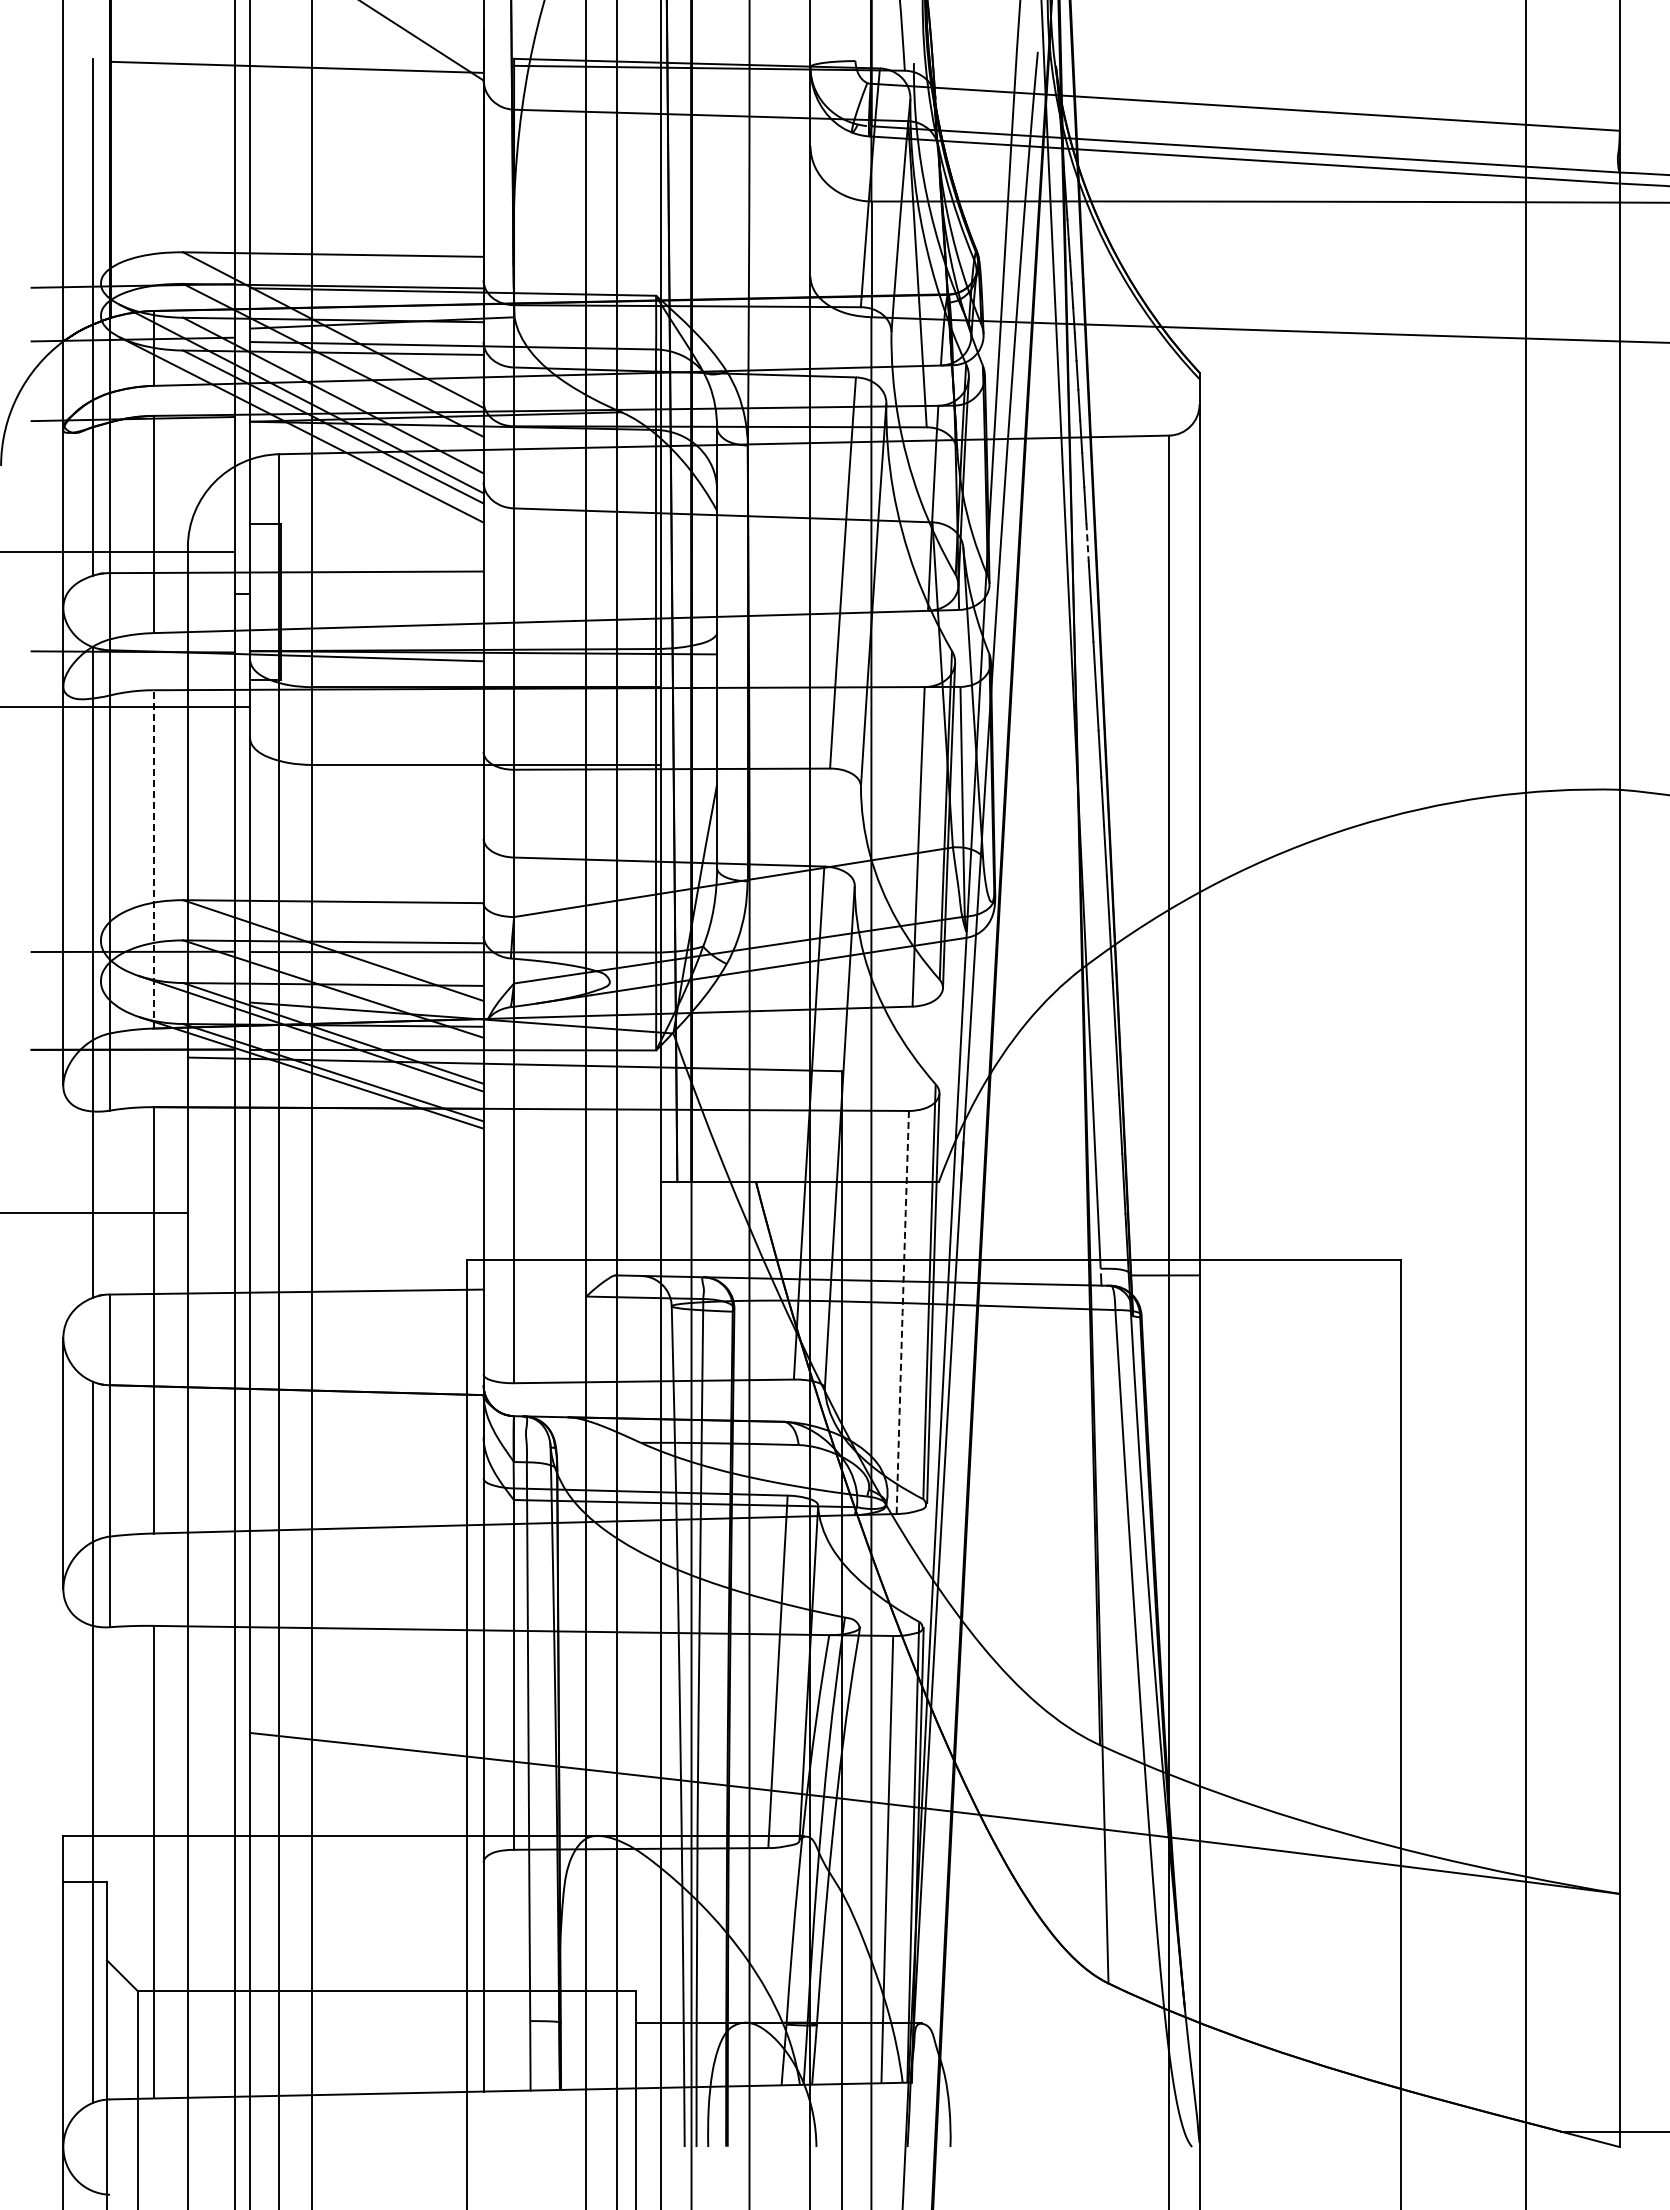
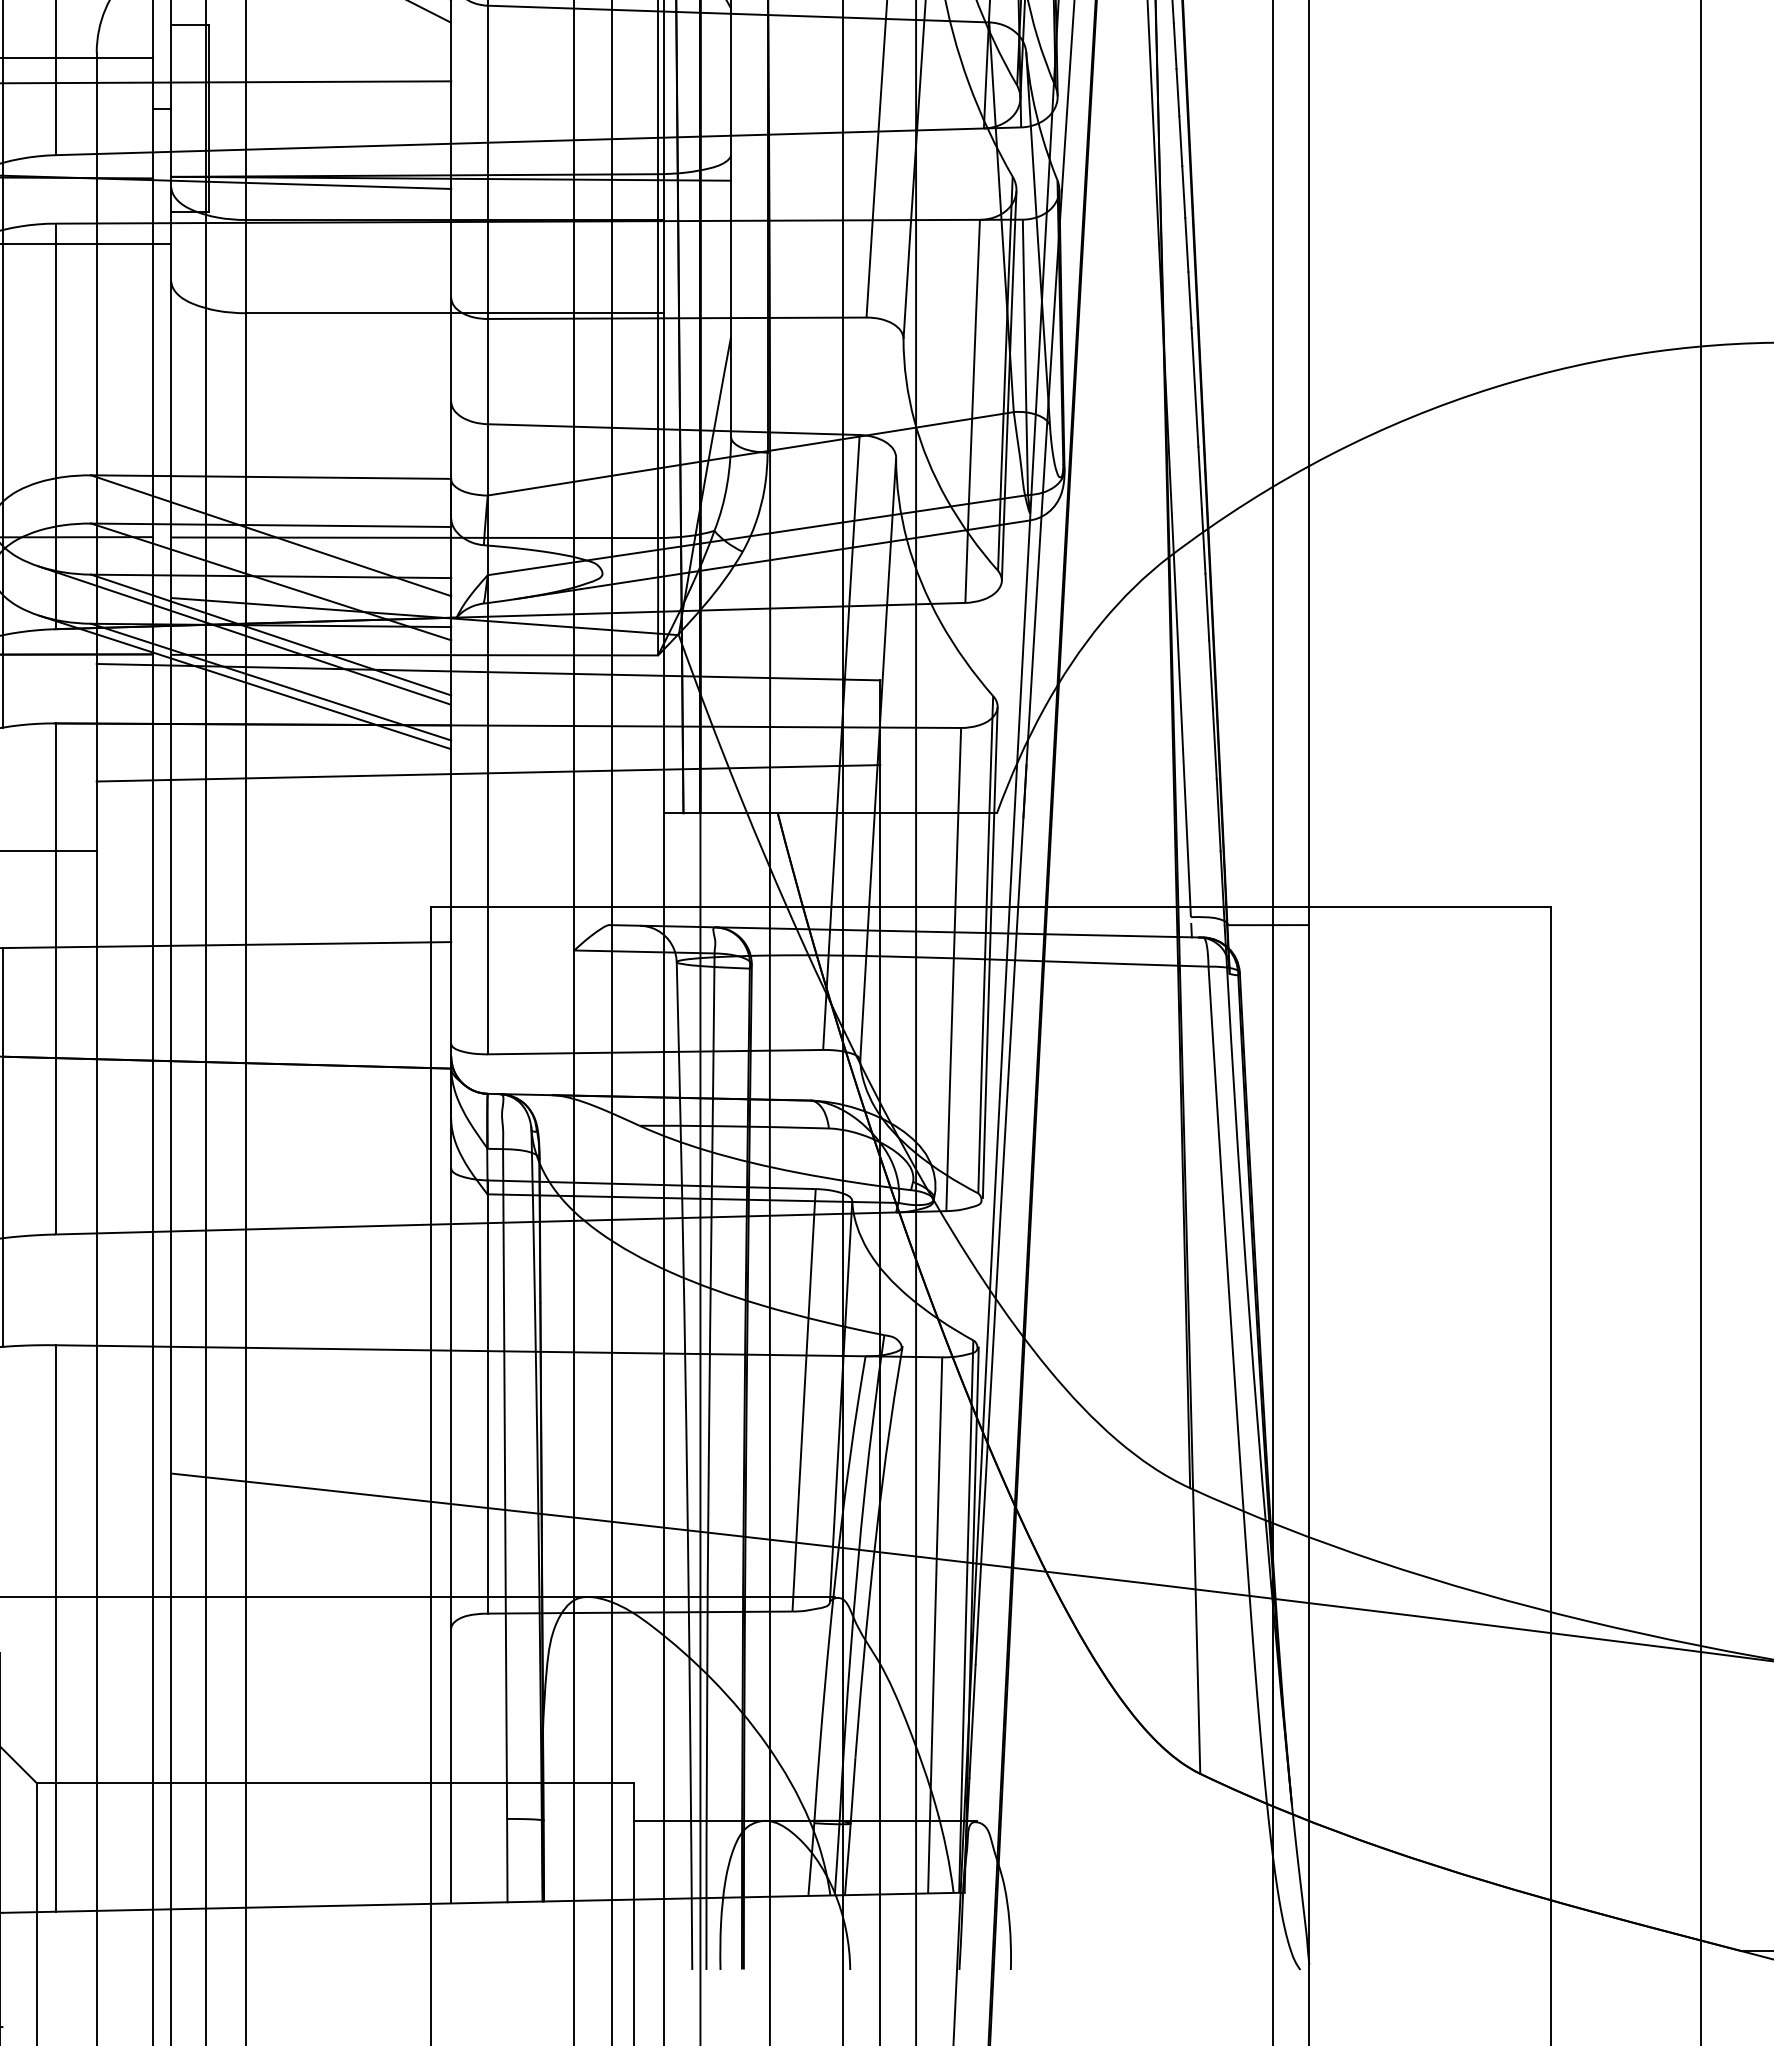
line: (1087, 542) -> (1175, 46), dashed -> solid
line: (153, 858) -> (55, 425), dashed -> solid
line: (514, 1148) -> (488, 772), added
arc: (902, 1312) -> (953, 969), dashed -> solid

